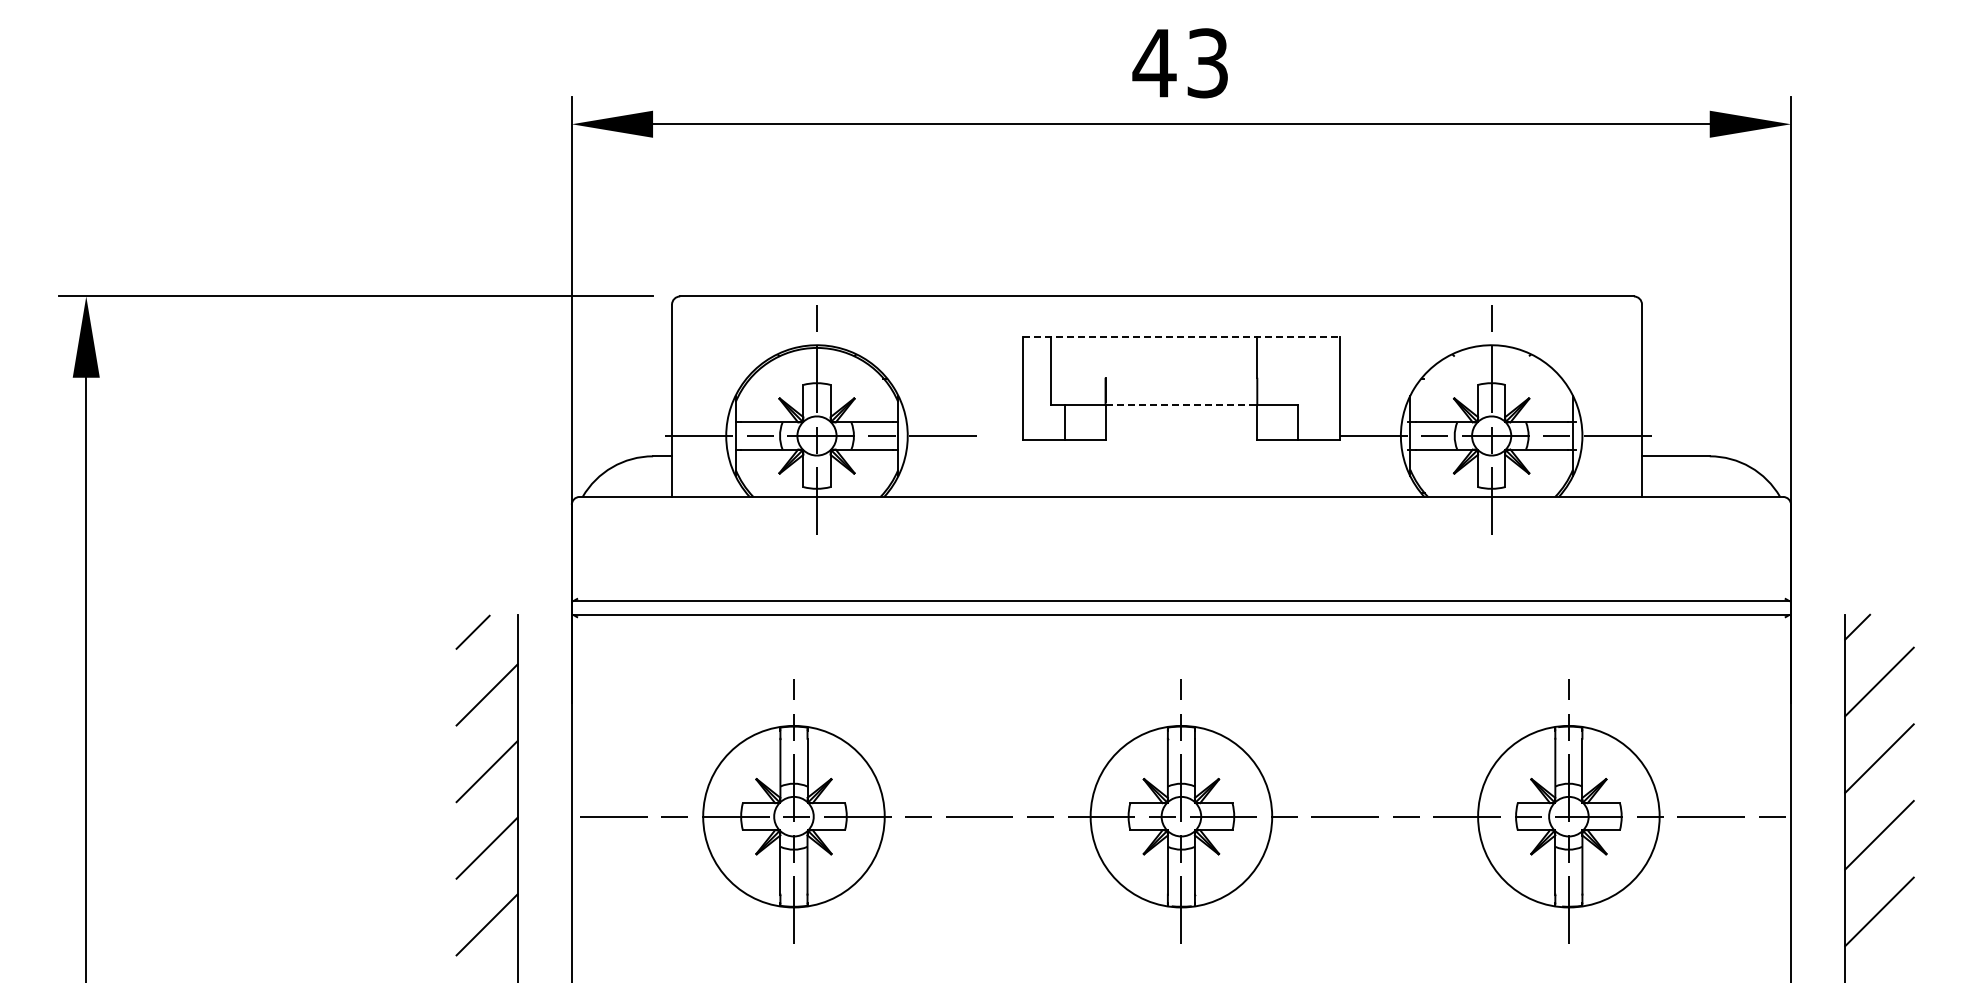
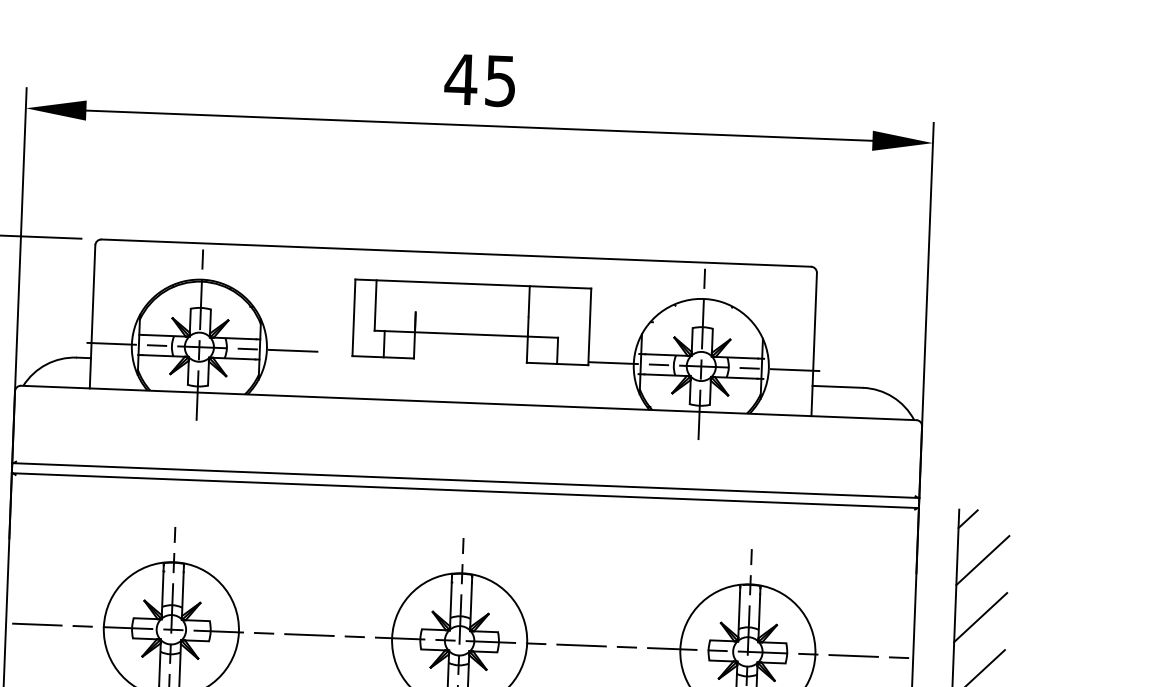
text: (1207, 62) -> (500, 80), 43 -> 45
line: (1181, 337) -> (473, 284), dashed -> solid
line: (1181, 404) -> (471, 334), dashed -> solid

